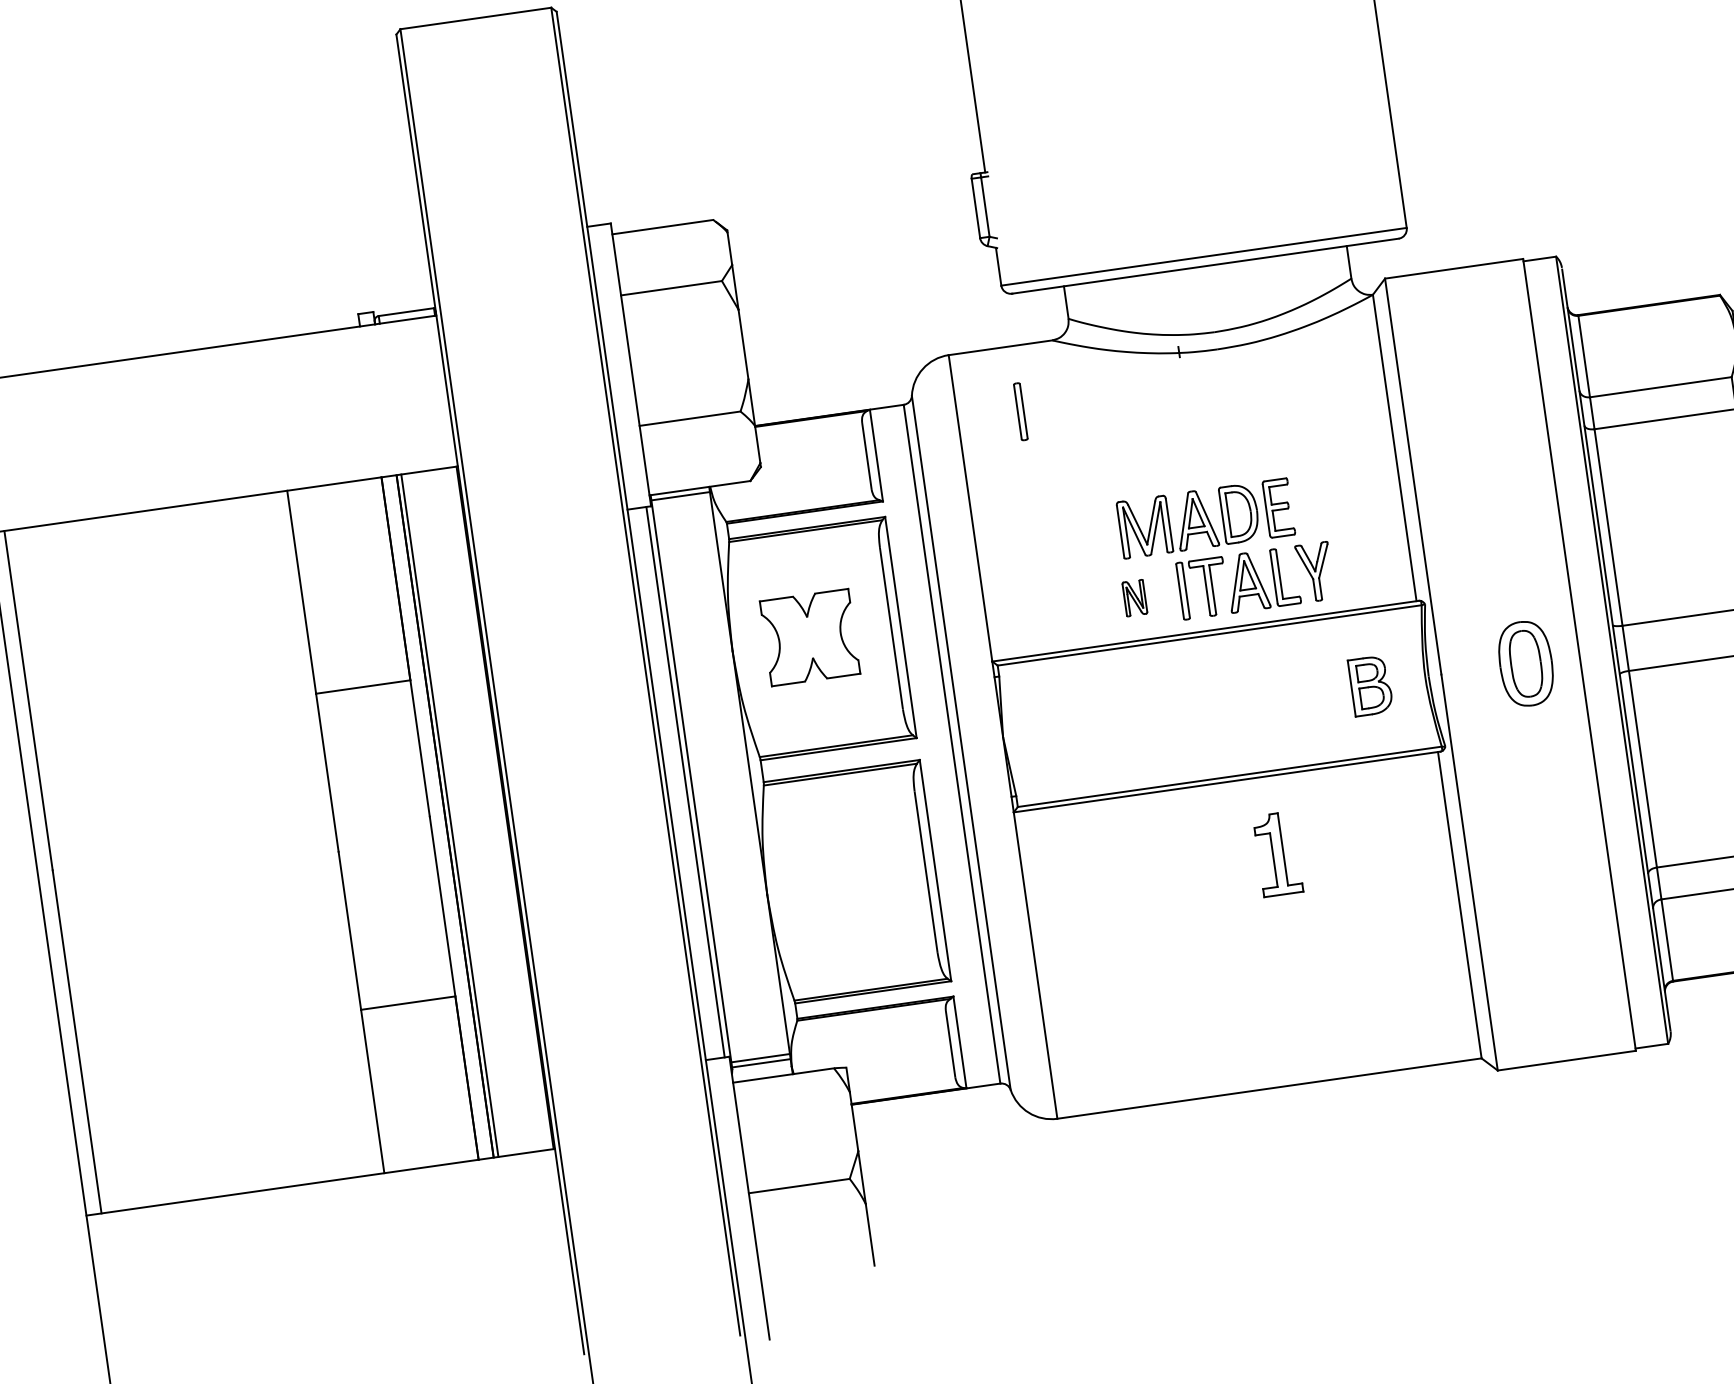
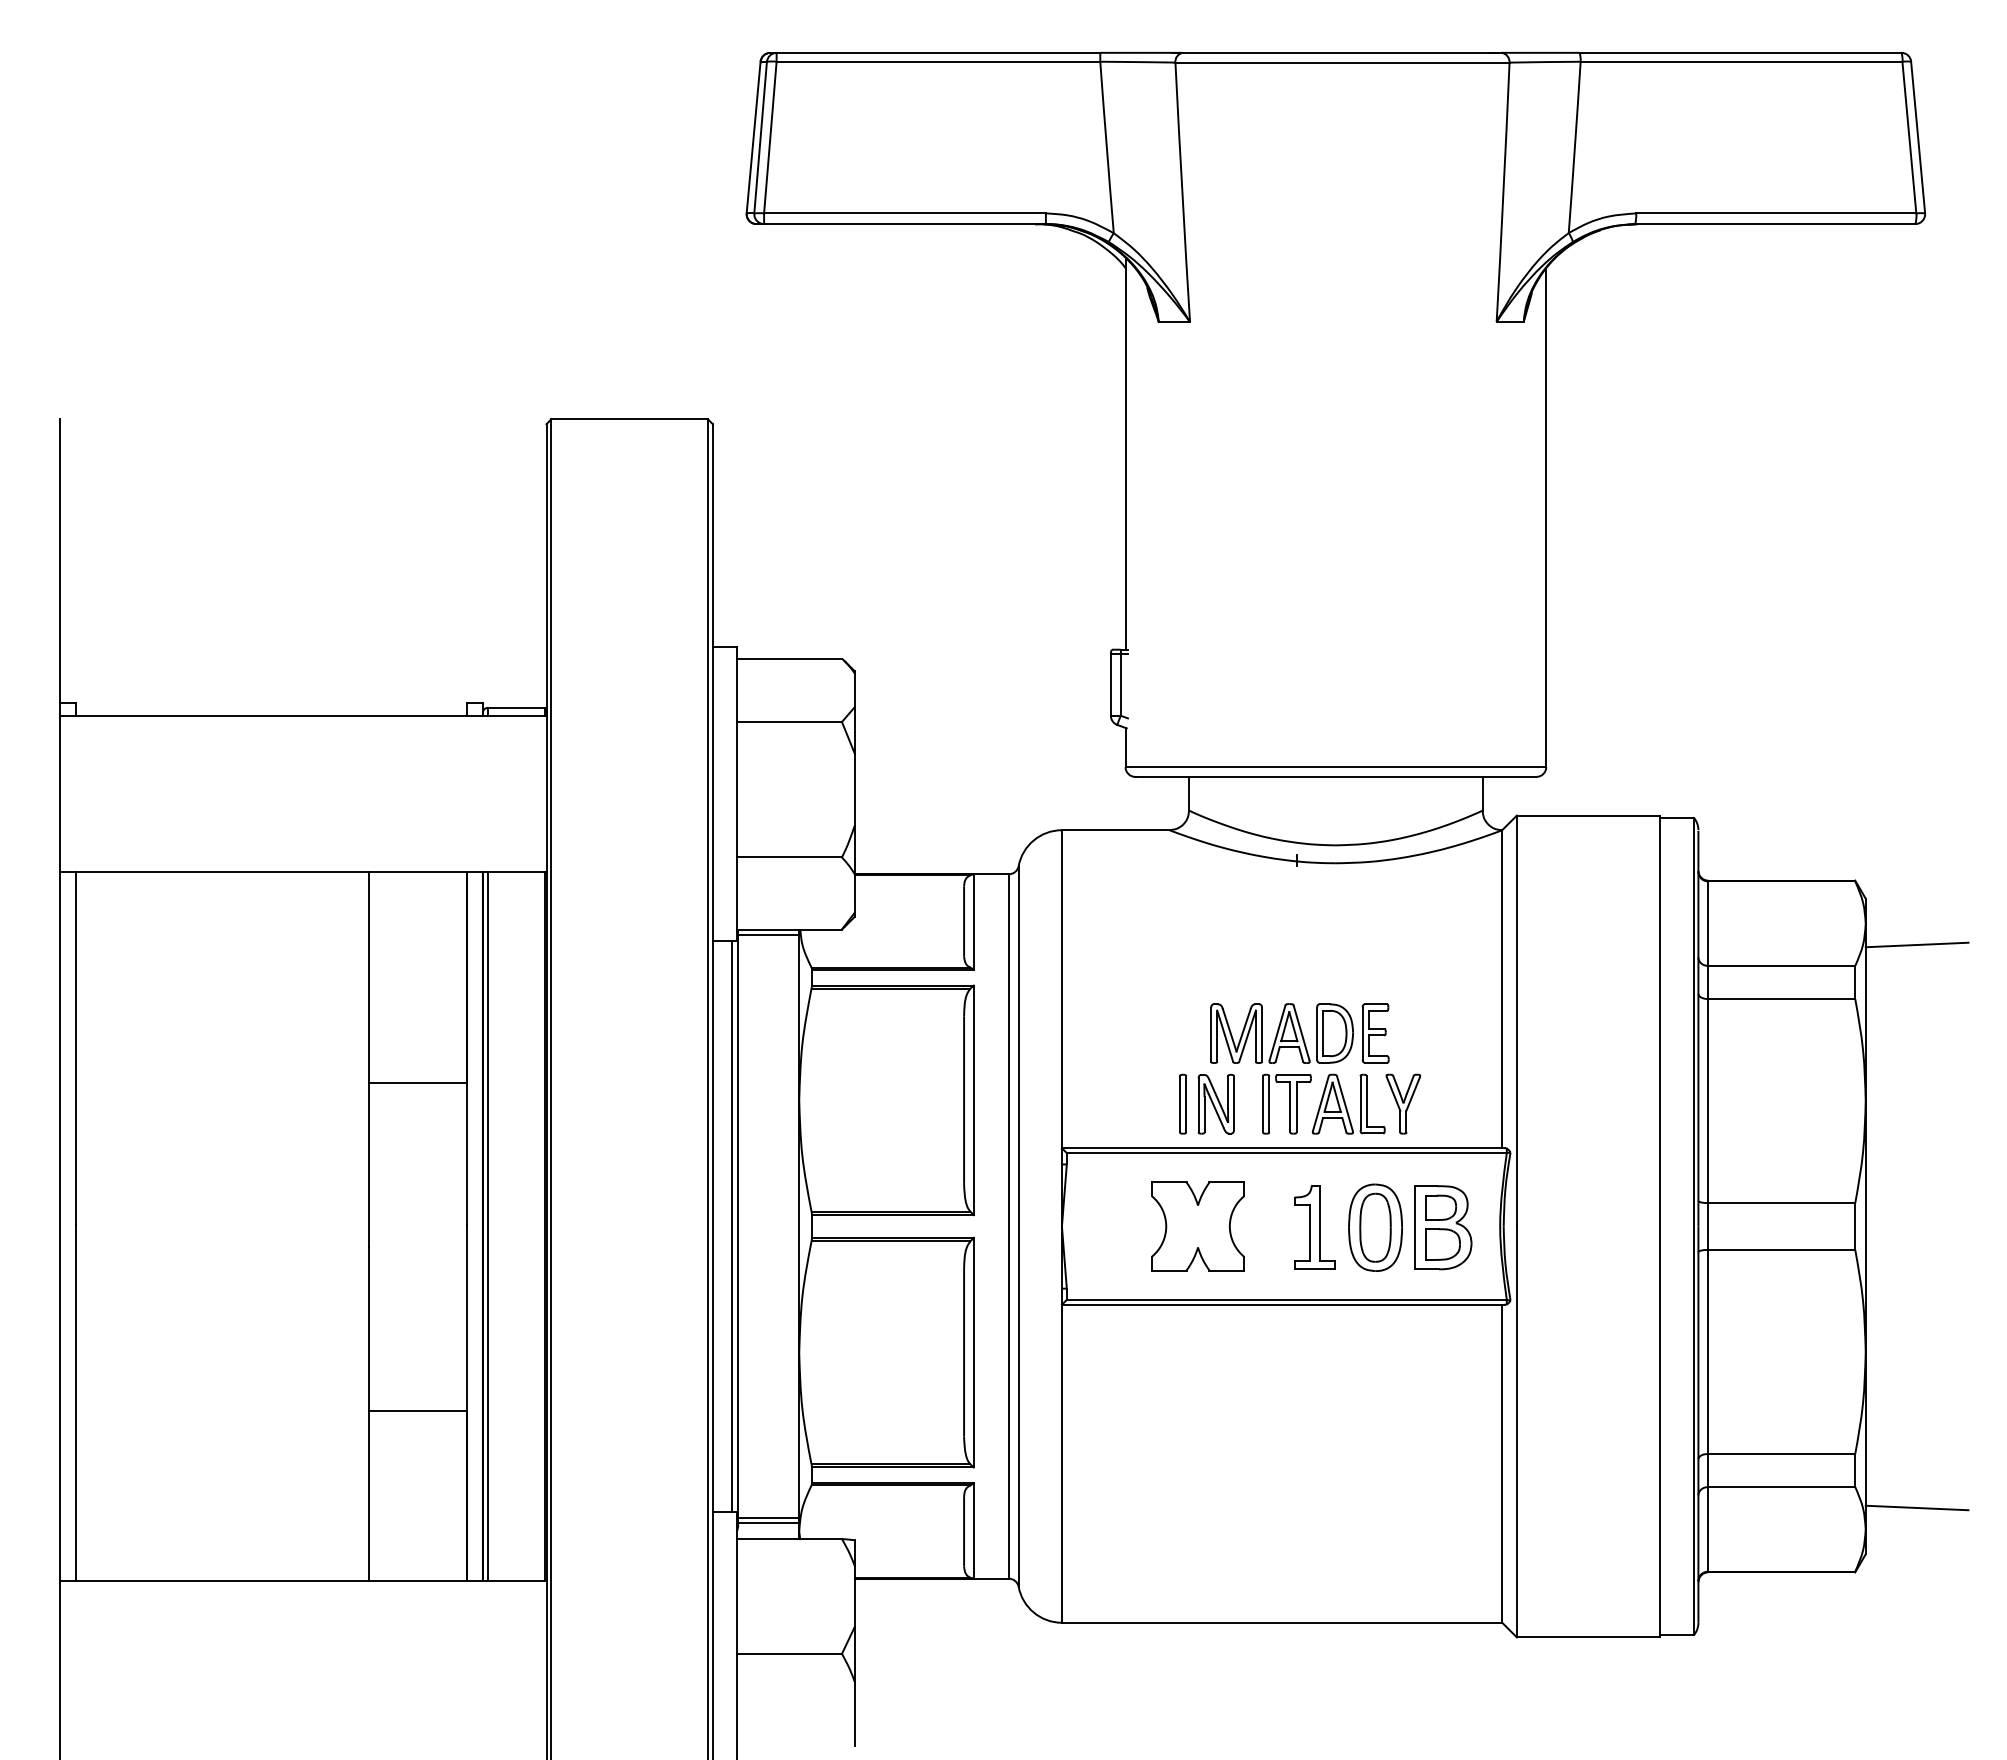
part: (1020, 411) -> (1182, 1103), moved
part: (1134, 598) -> (1215, 1104), size x1.67
part: (809, 637) -> (1197, 1226), moved
part: (1525, 663) -> (1375, 1227), moved
part: (1370, 685) -> (1443, 1227), size x1.43
part: (1277, 854) -> (1314, 1227), moved

